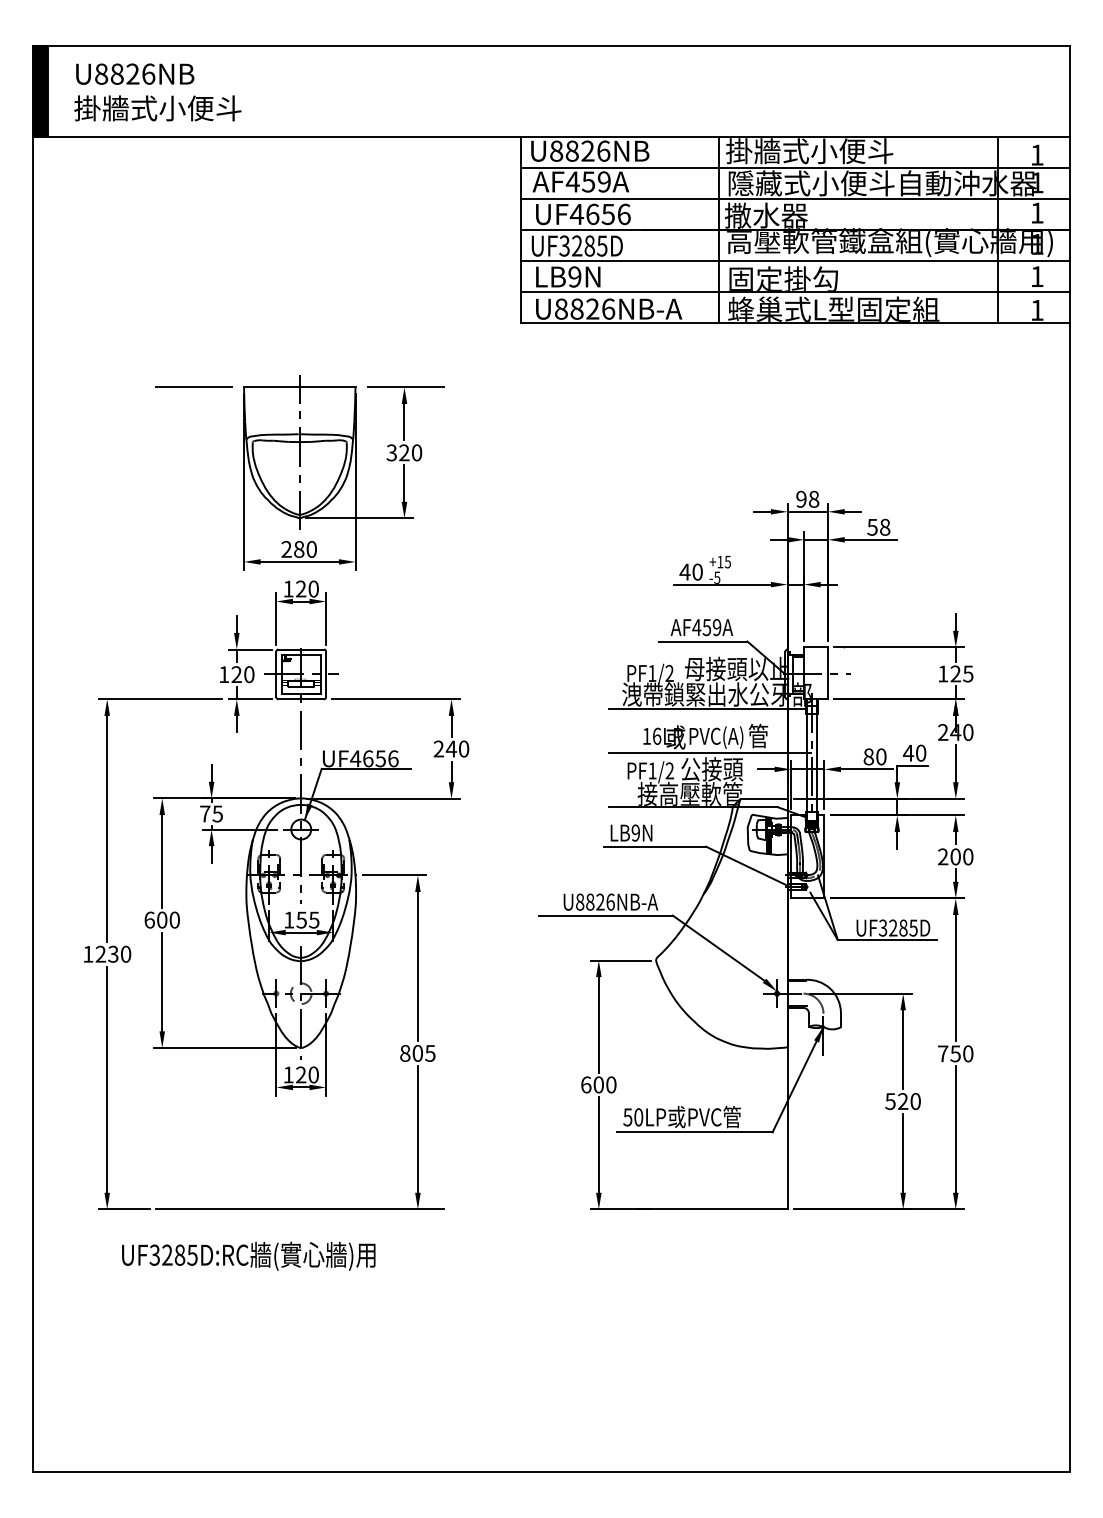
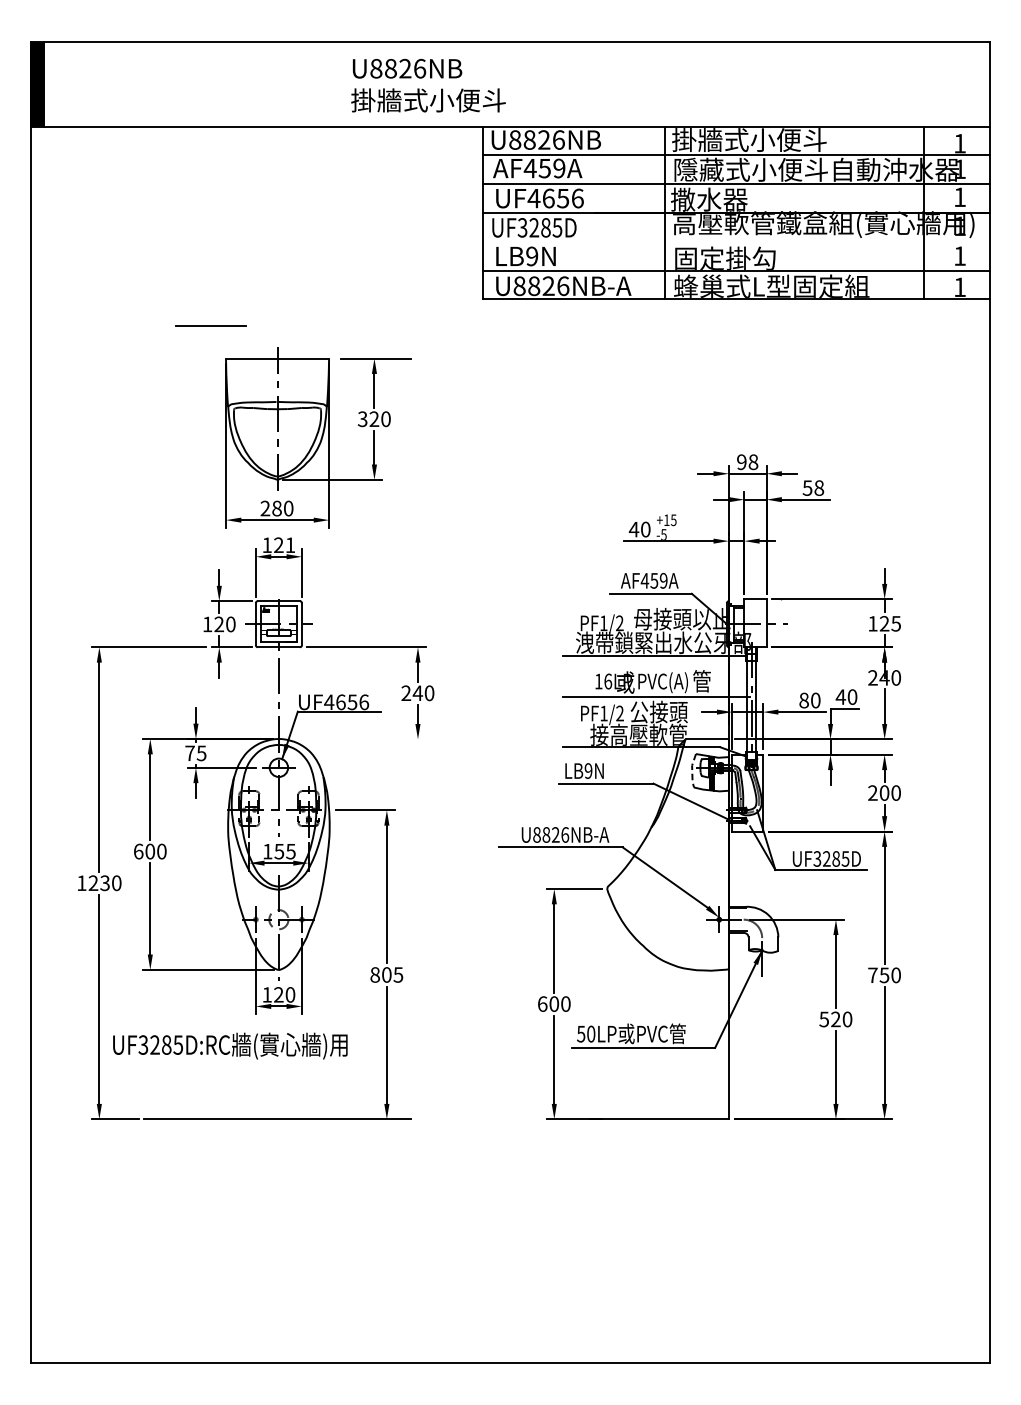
text: (157, 92) -> (428, 85), moved
line: (795, 261) -> (736, 242), removed
line: (193, 386) -> (210, 325), moved
text: (313, 588) -> (290, 544), 120 -> 121
line: (383, 798) -> (355, 739), removed
line: (747, 832) -> (691, 770), solid -> dashed
text: (248, 1255) -> (230, 1045), moved

